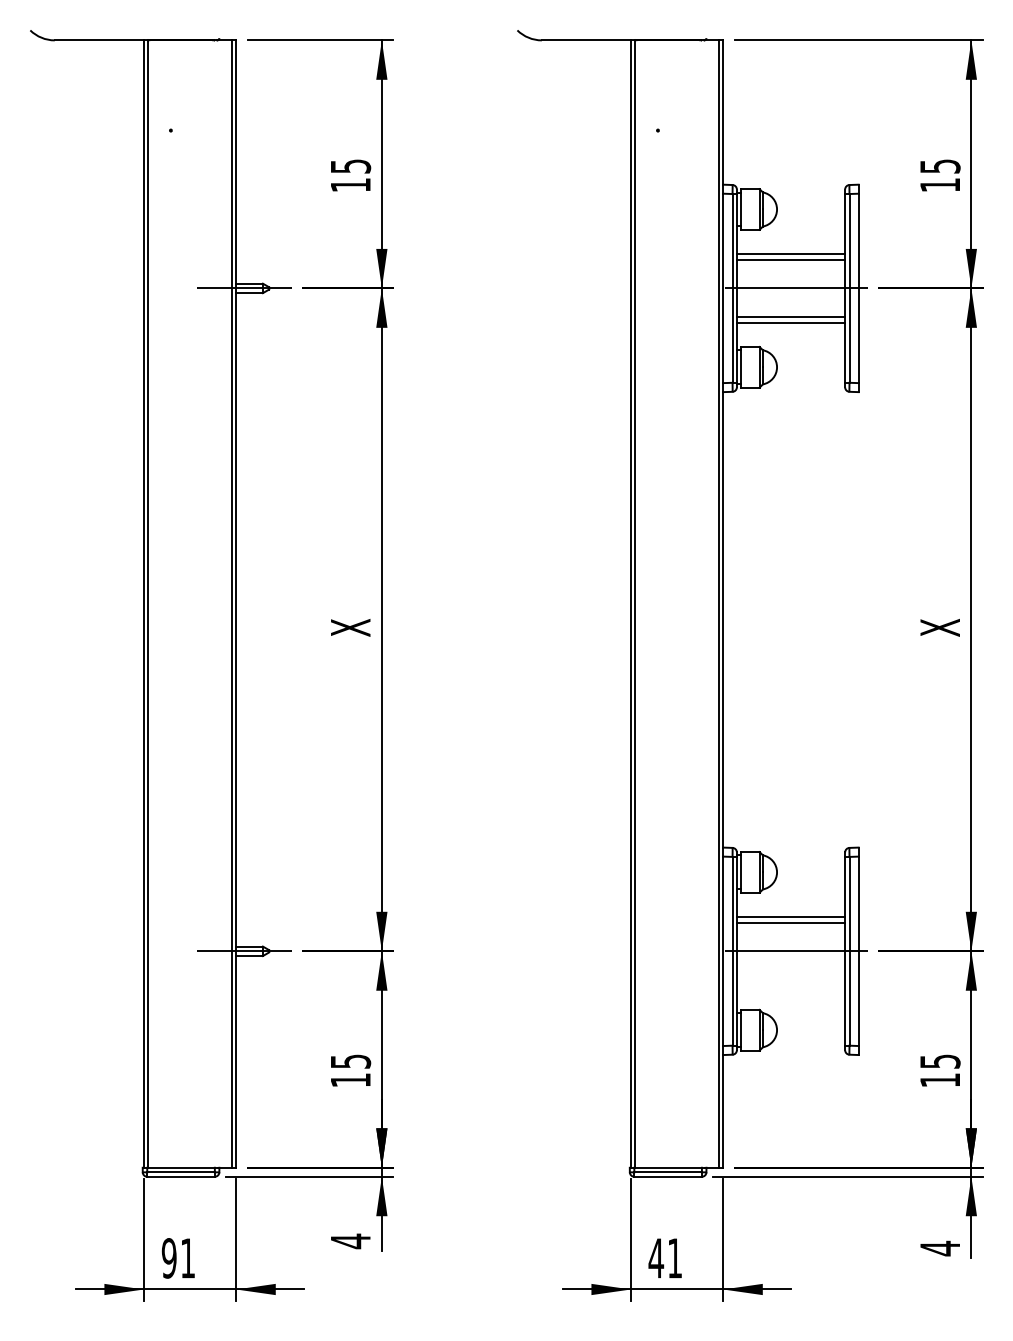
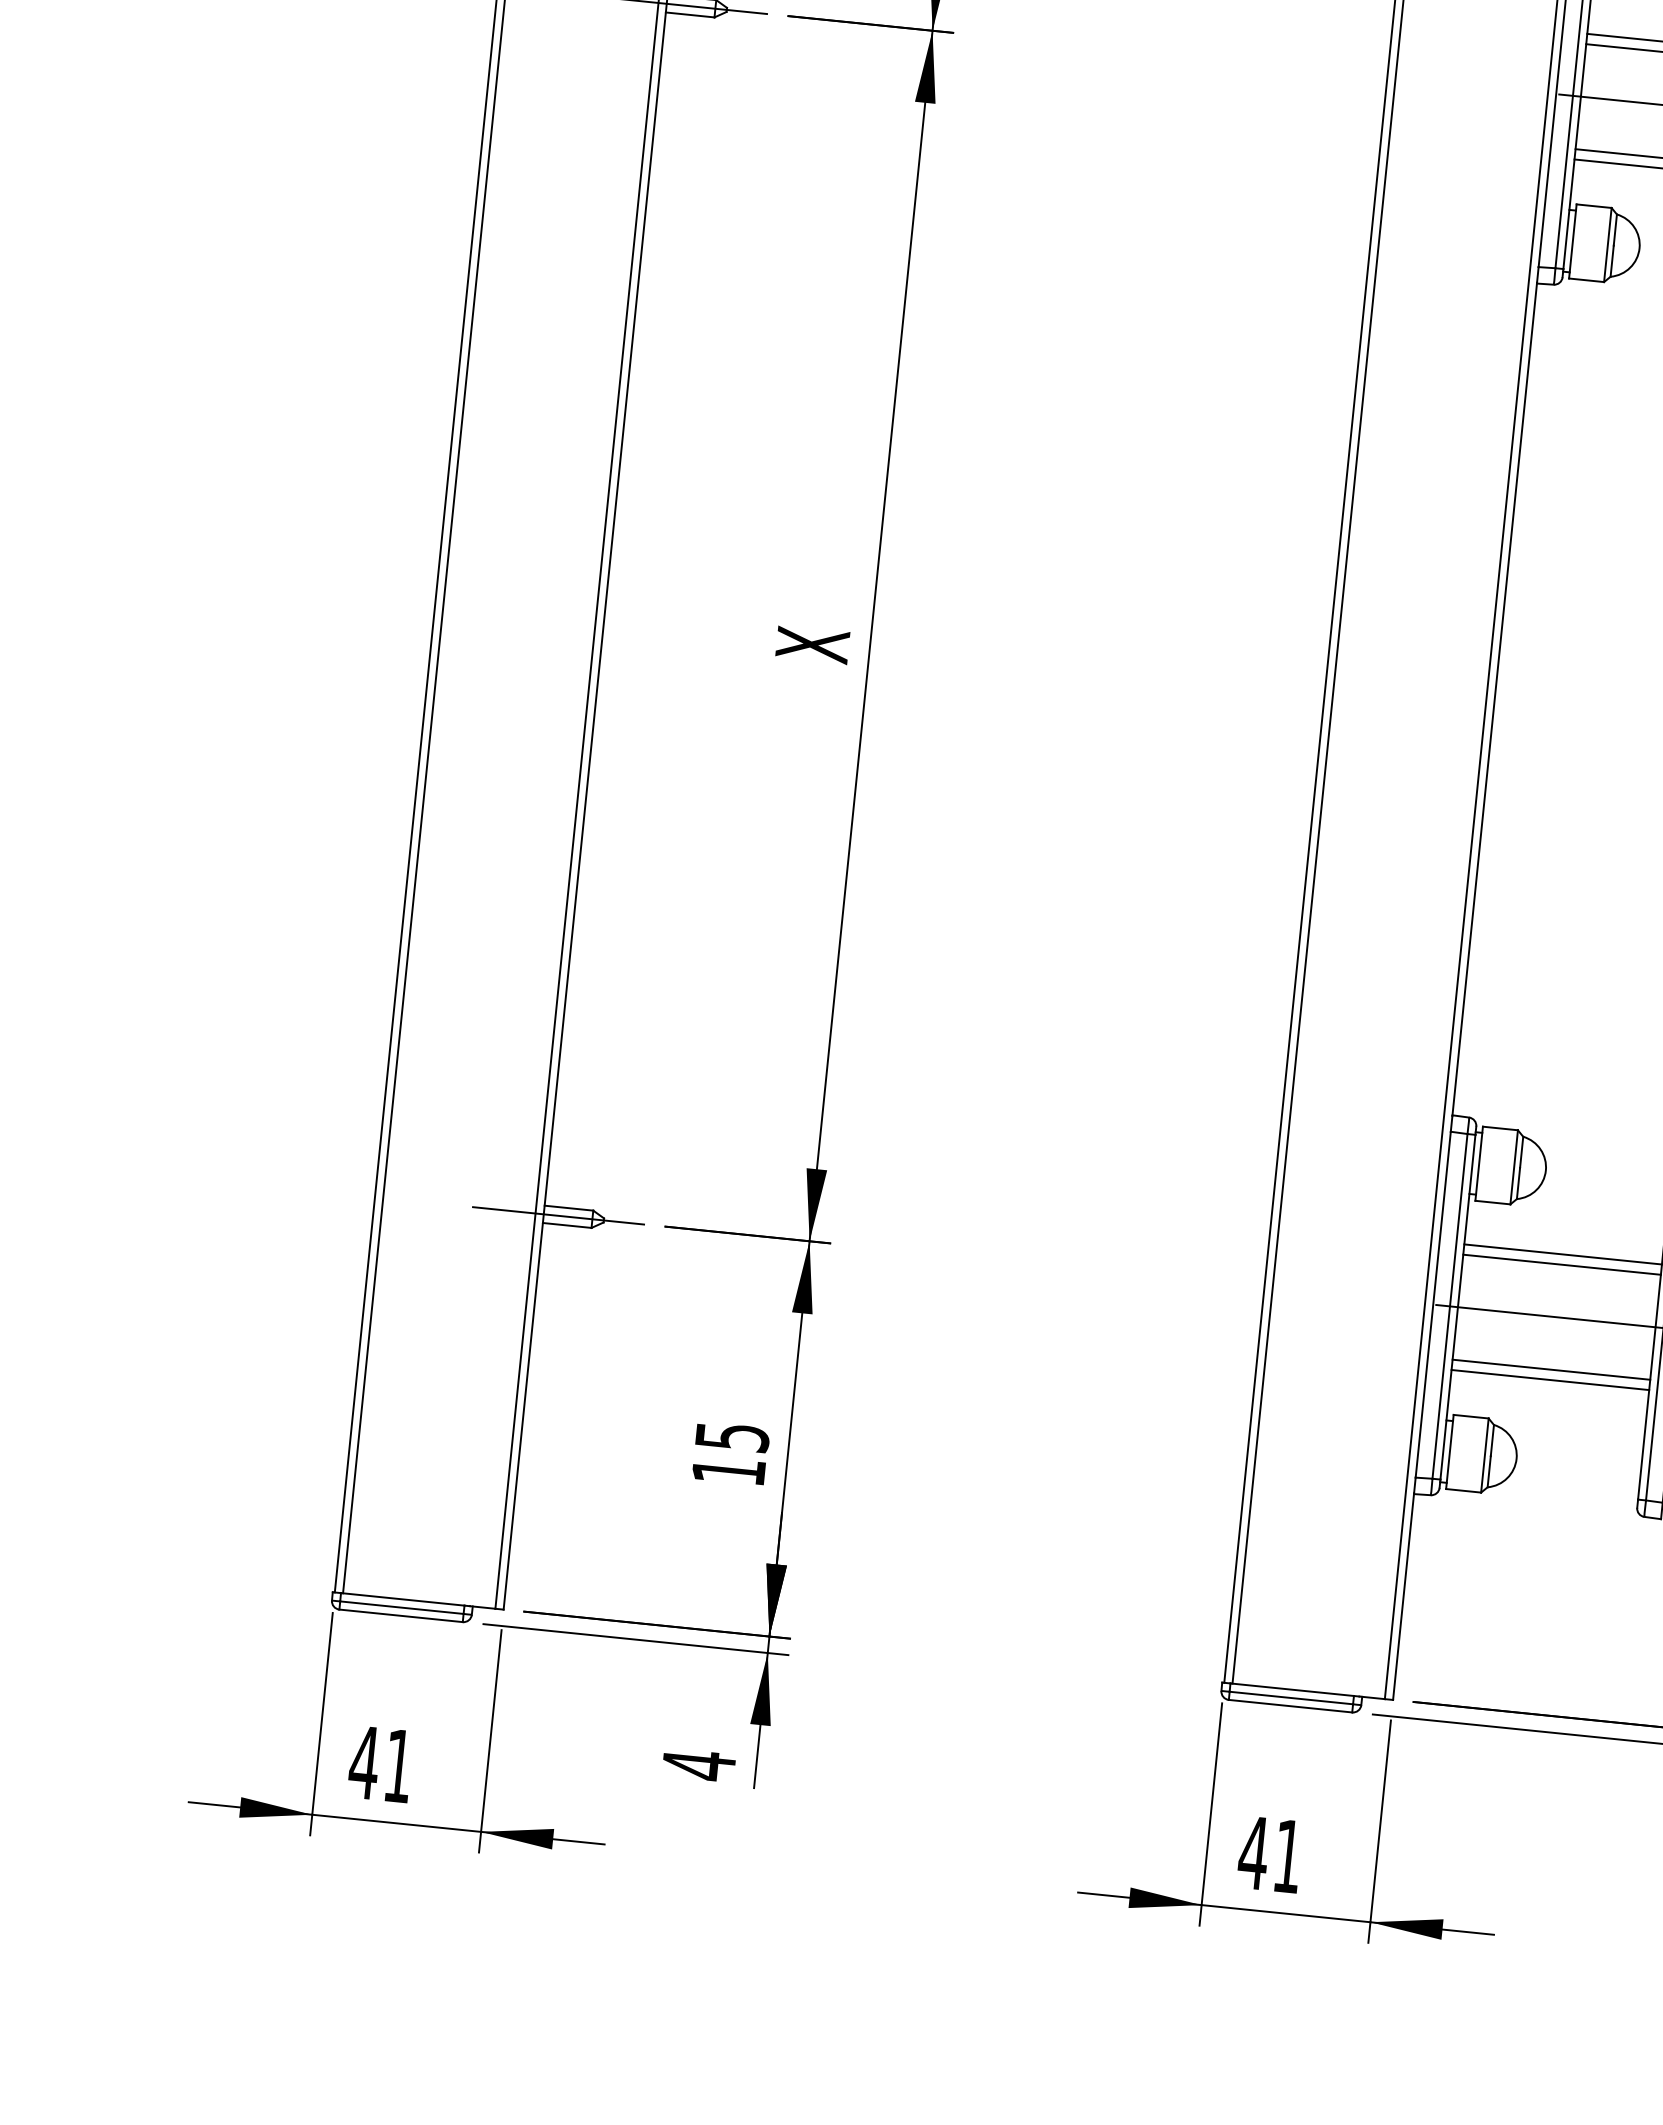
line: (790, 980) -> (1550, 1370), added
line: (790, 985) -> (1549, 1379), added
text: (169, 1258) -> (364, 1762), 91 -> 41

